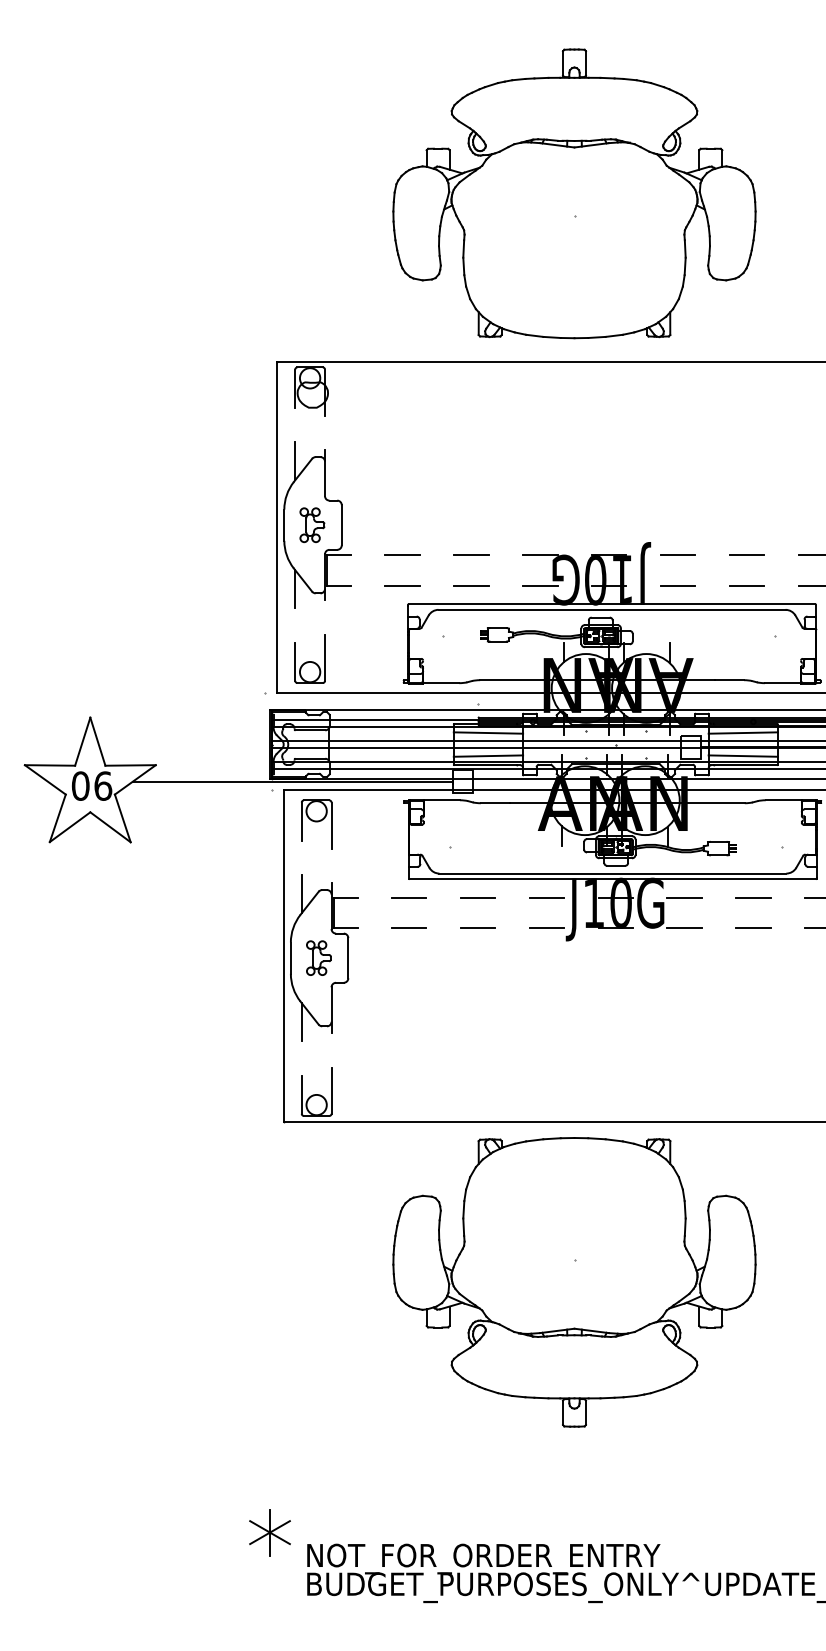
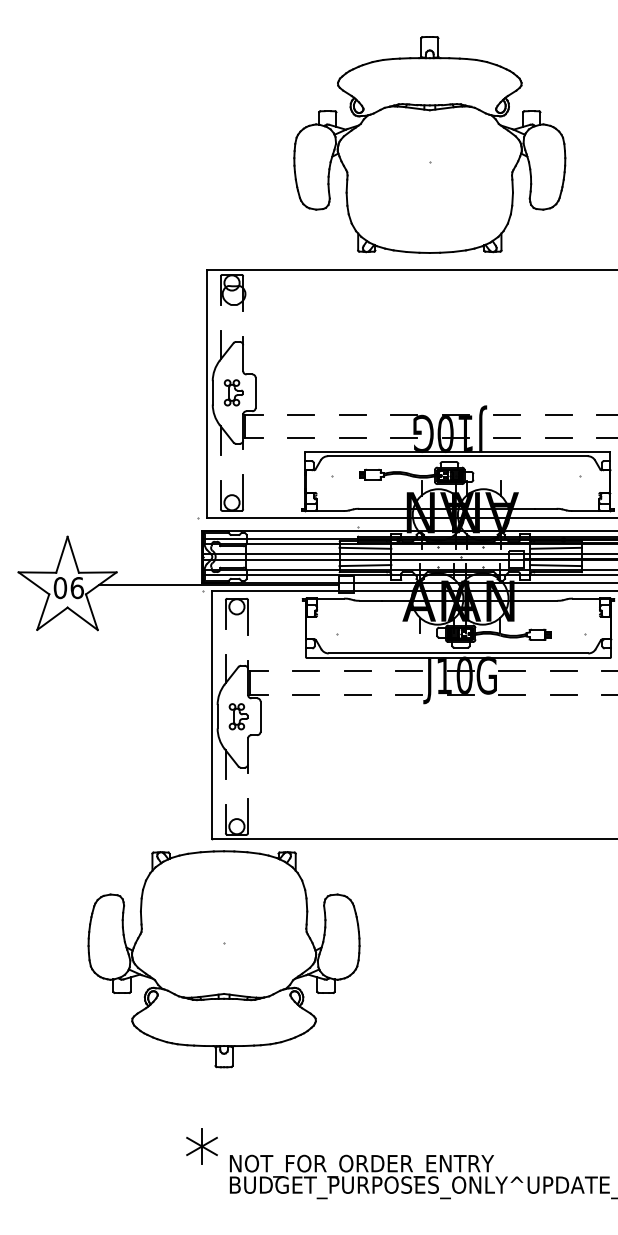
part: (574, 1282) -> (224, 959), moved

